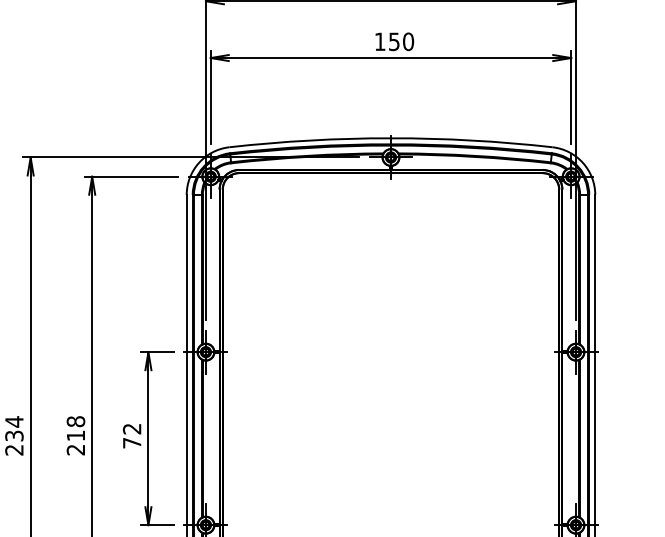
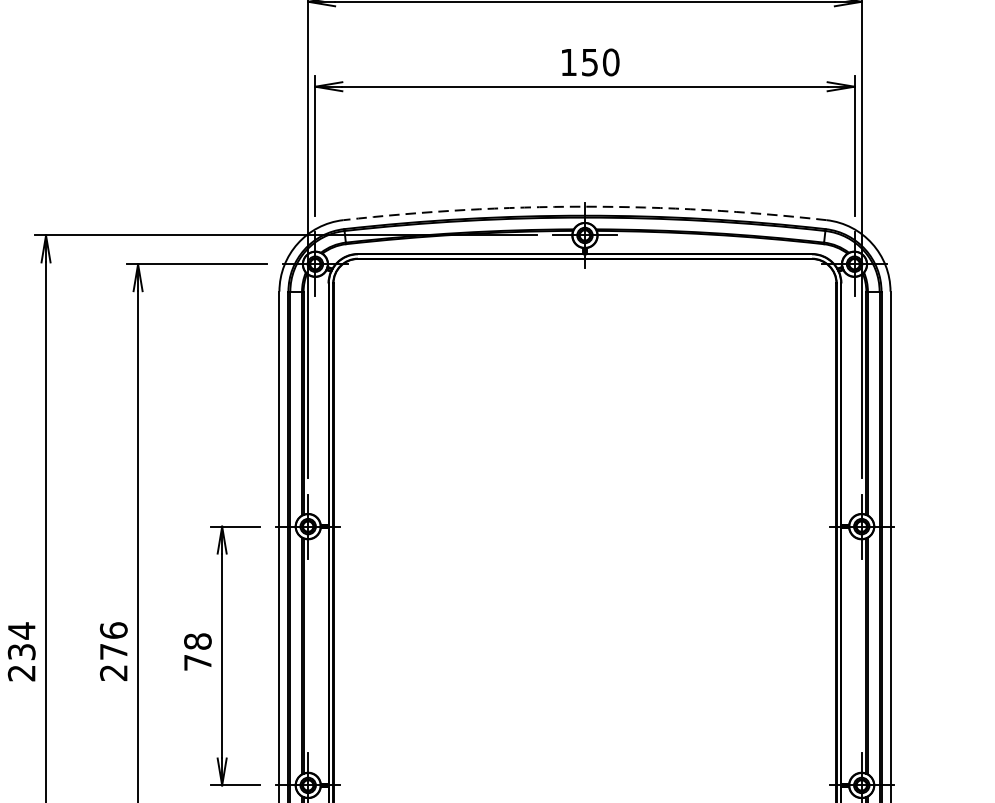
arc: (390, 138) -> (584, 207), solid -> dashed
text: (75, 428) -> (113, 640), 218 -> 276
text: (132, 428) -> (198, 640), 72 -> 78

